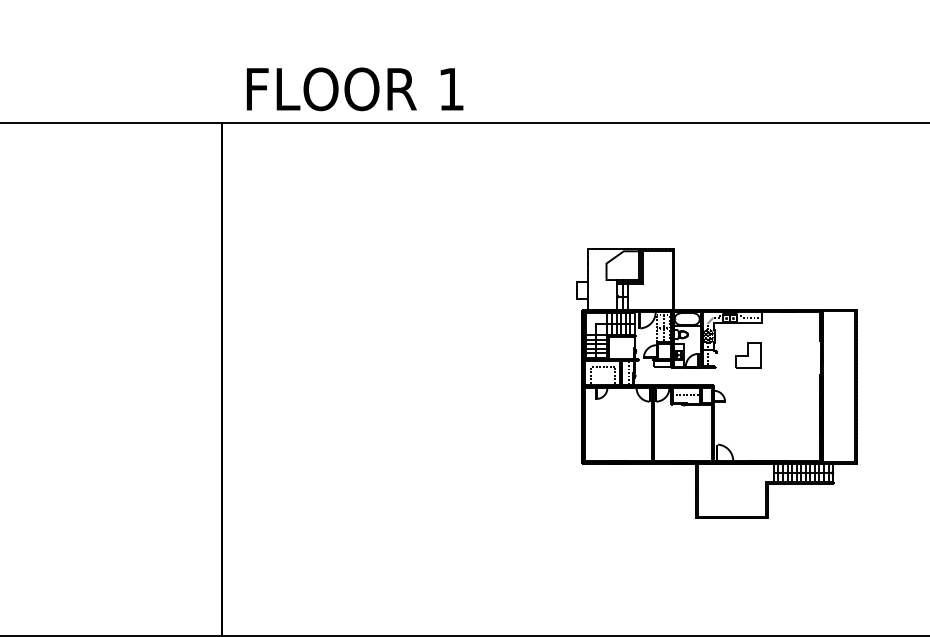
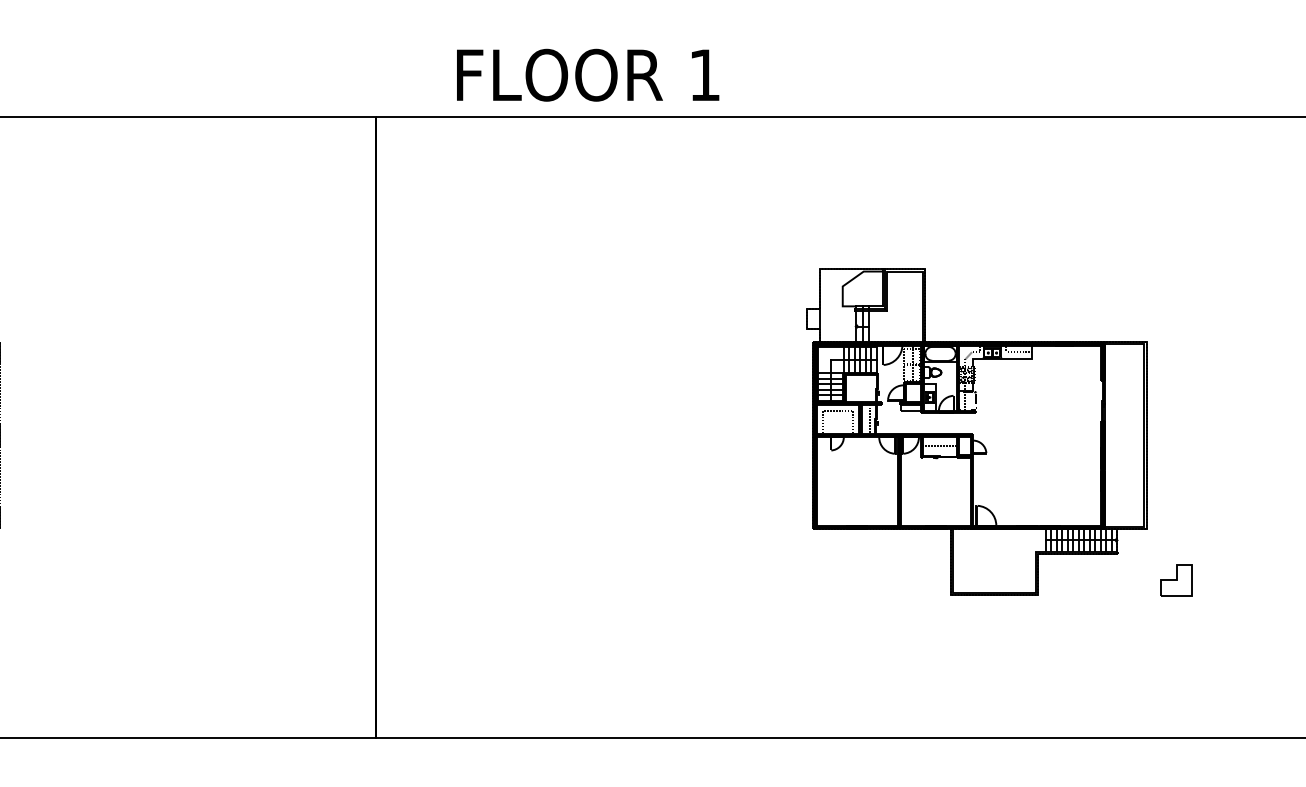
text: (355, 88) -> (588, 74), moved
part: (748, 356) -> (1176, 580), moved

